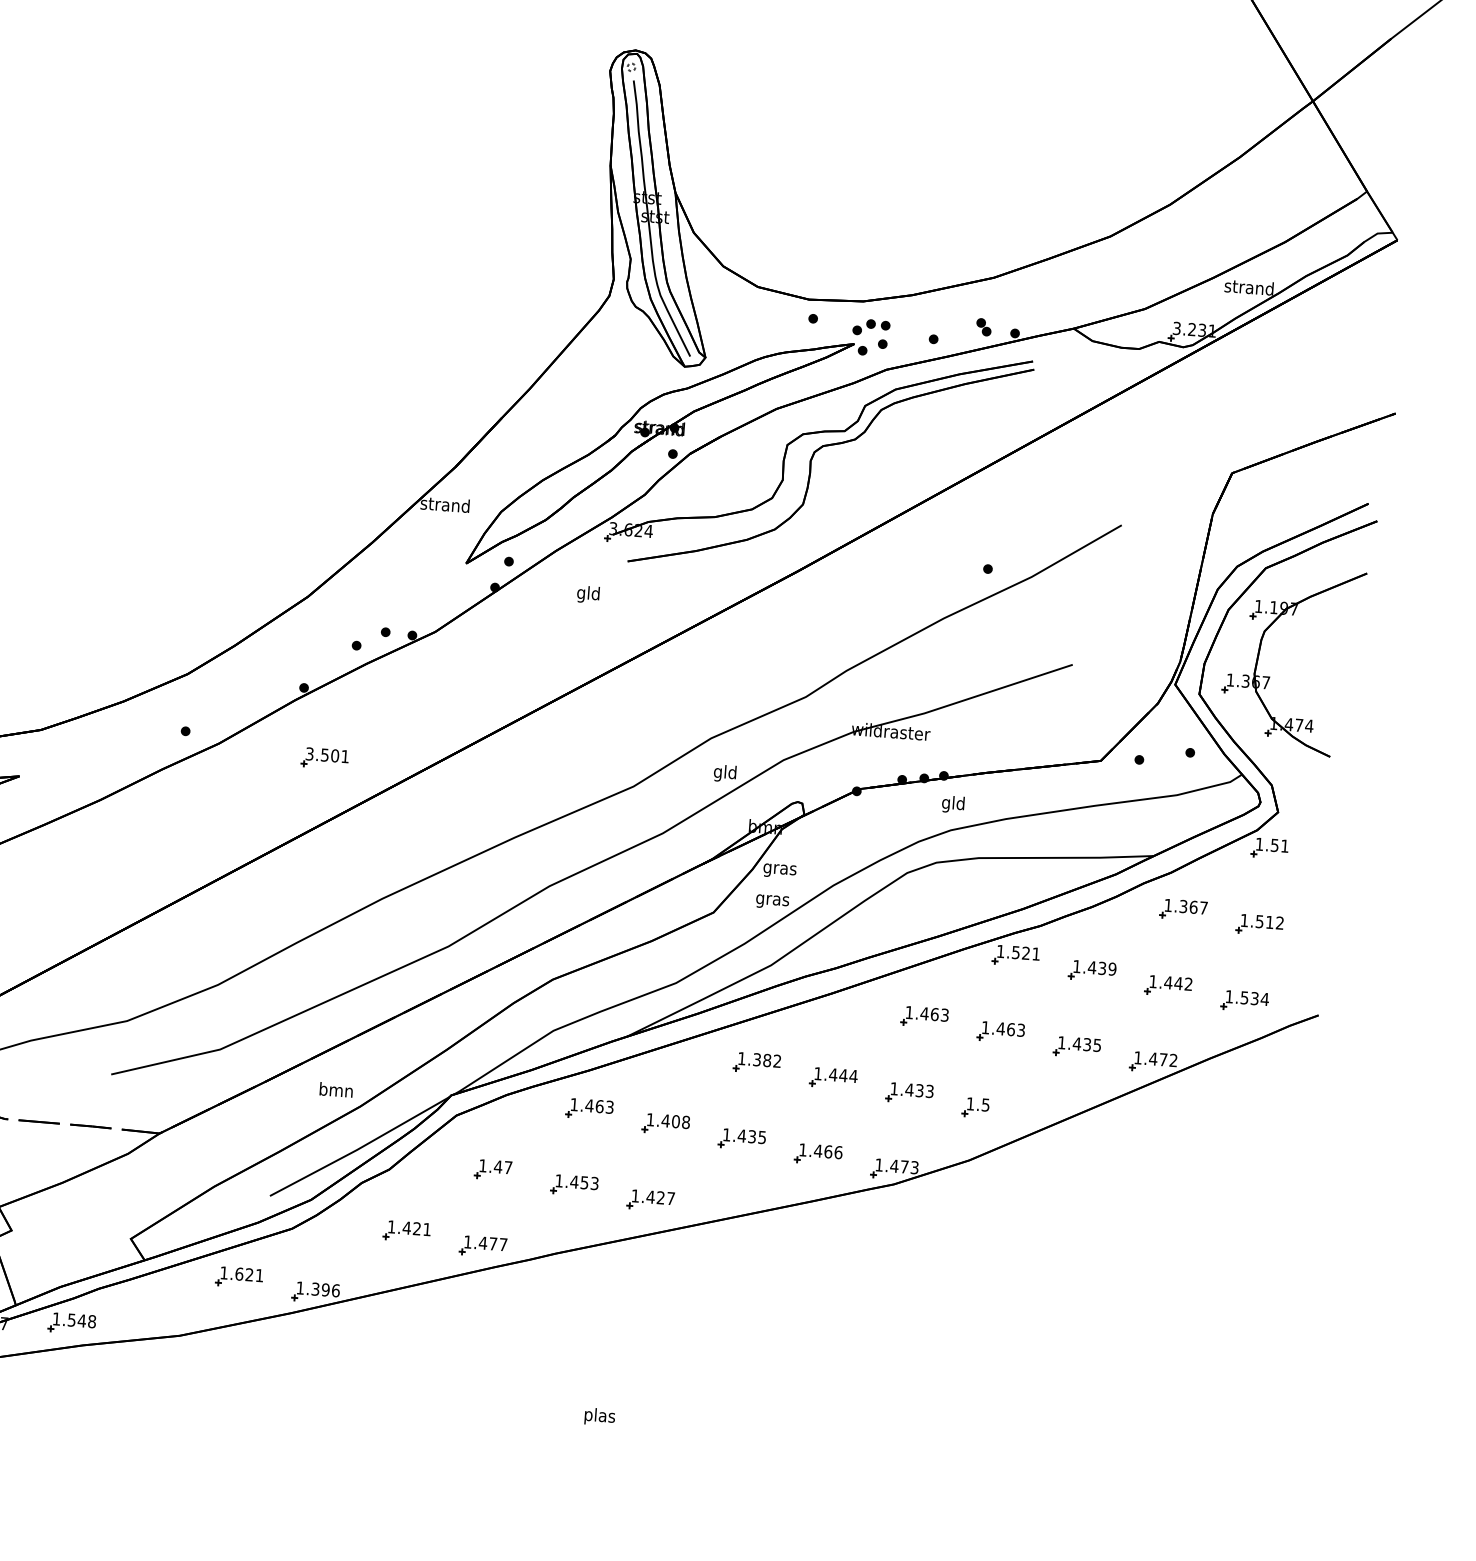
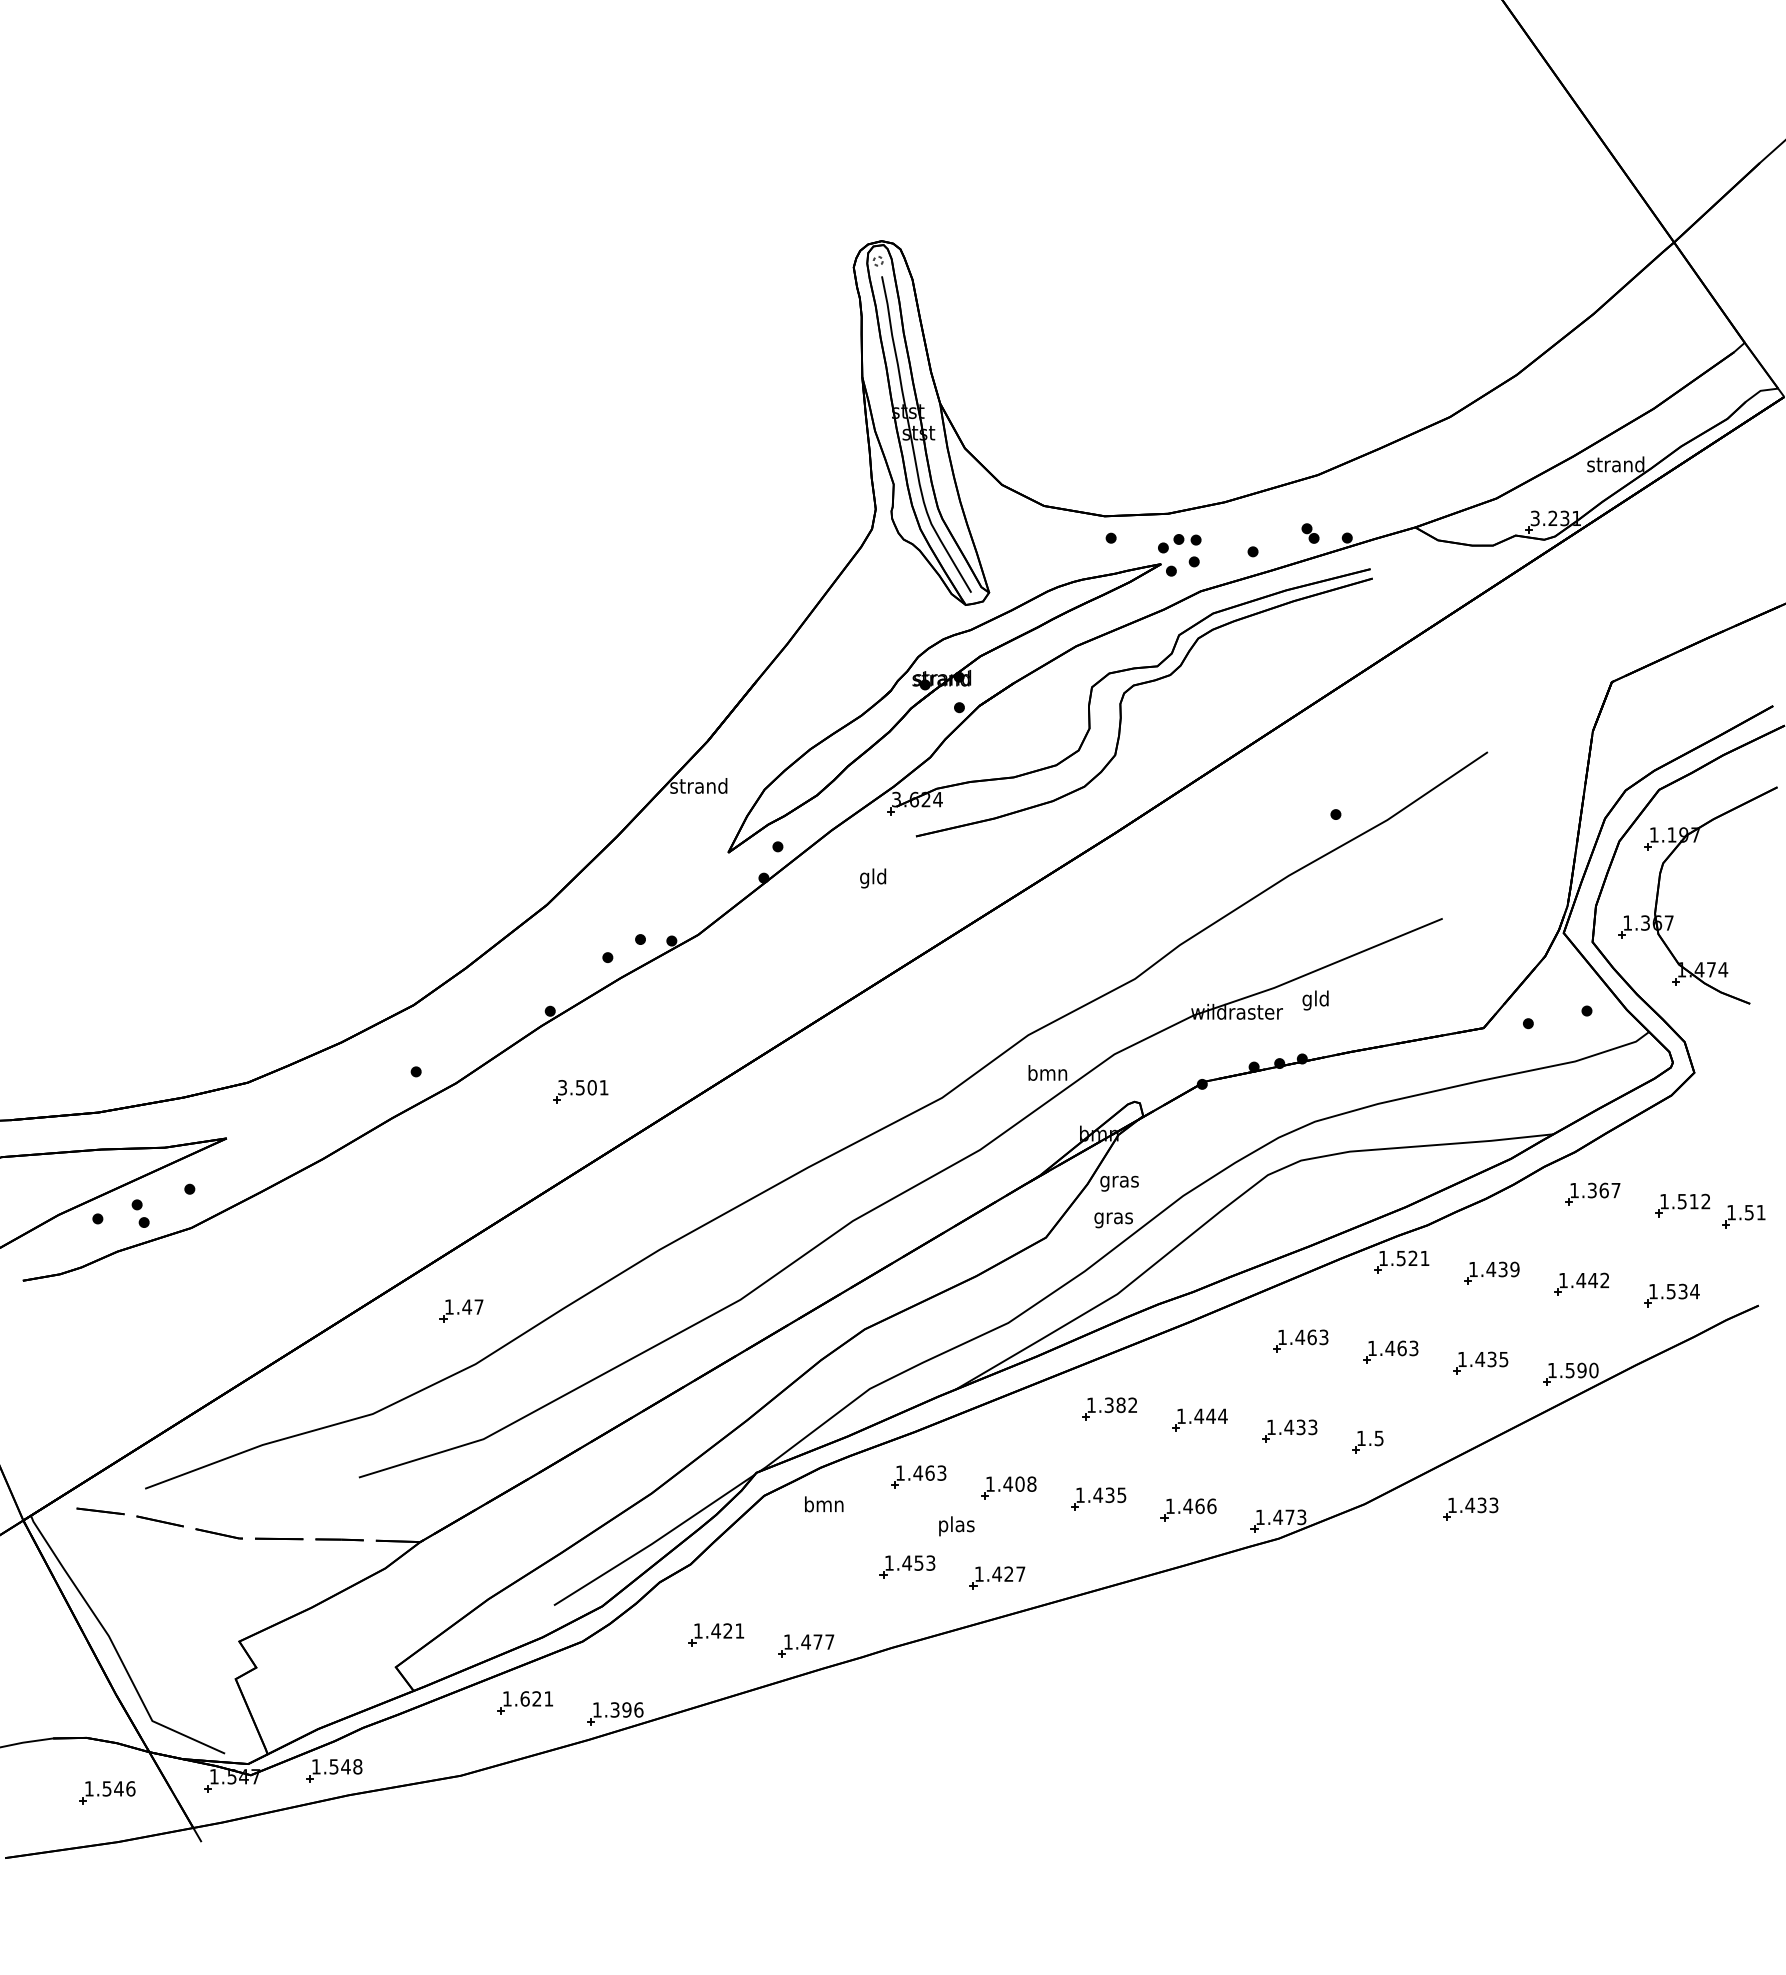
text: (725, 773) -> (1047, 1074), gld -> bmn
text: (953, 804) -> (1315, 1000), moved
part: (1269, 848) -> (1743, 1216), moved
text: (1163, 1059) -> (1581, 1370), 1.472 -> 1.590
text: (336, 1090) -> (824, 1504), moved
part: (493, 1169) -> (461, 1310), moved
part: (1059, 1170) -> (1470, 1508), added
text: (599, 1417) -> (956, 1526), moved

